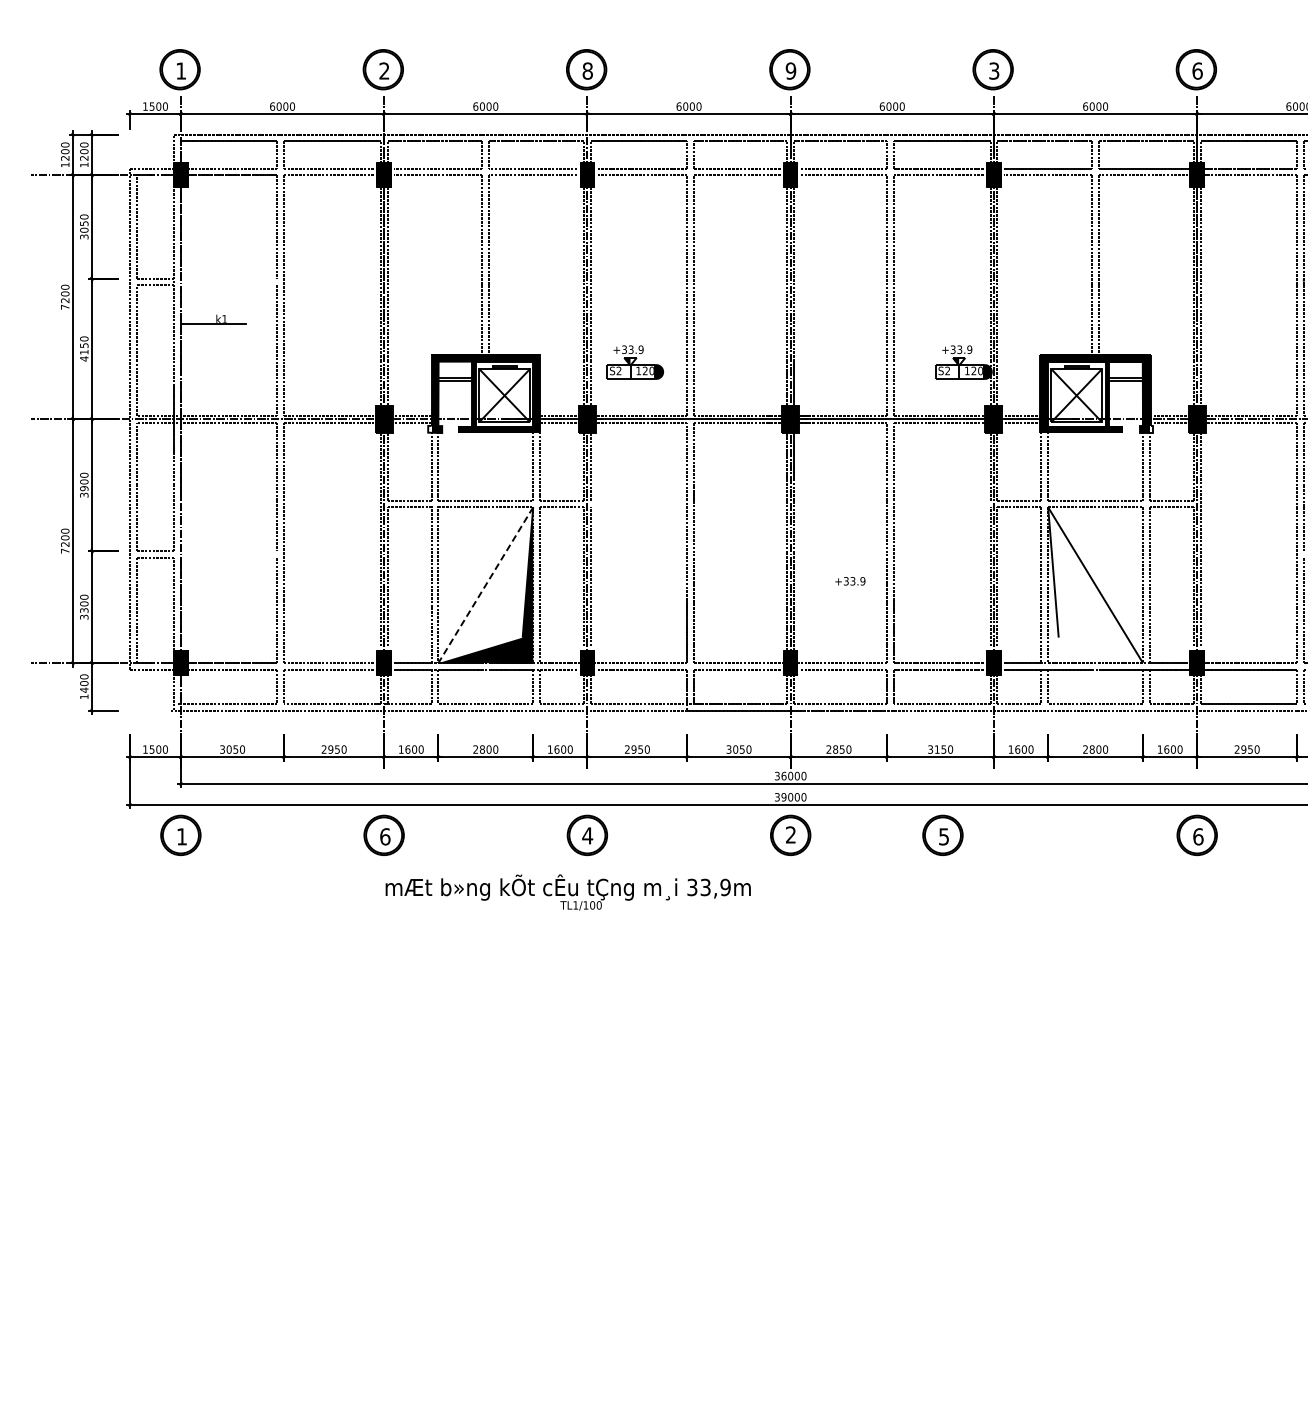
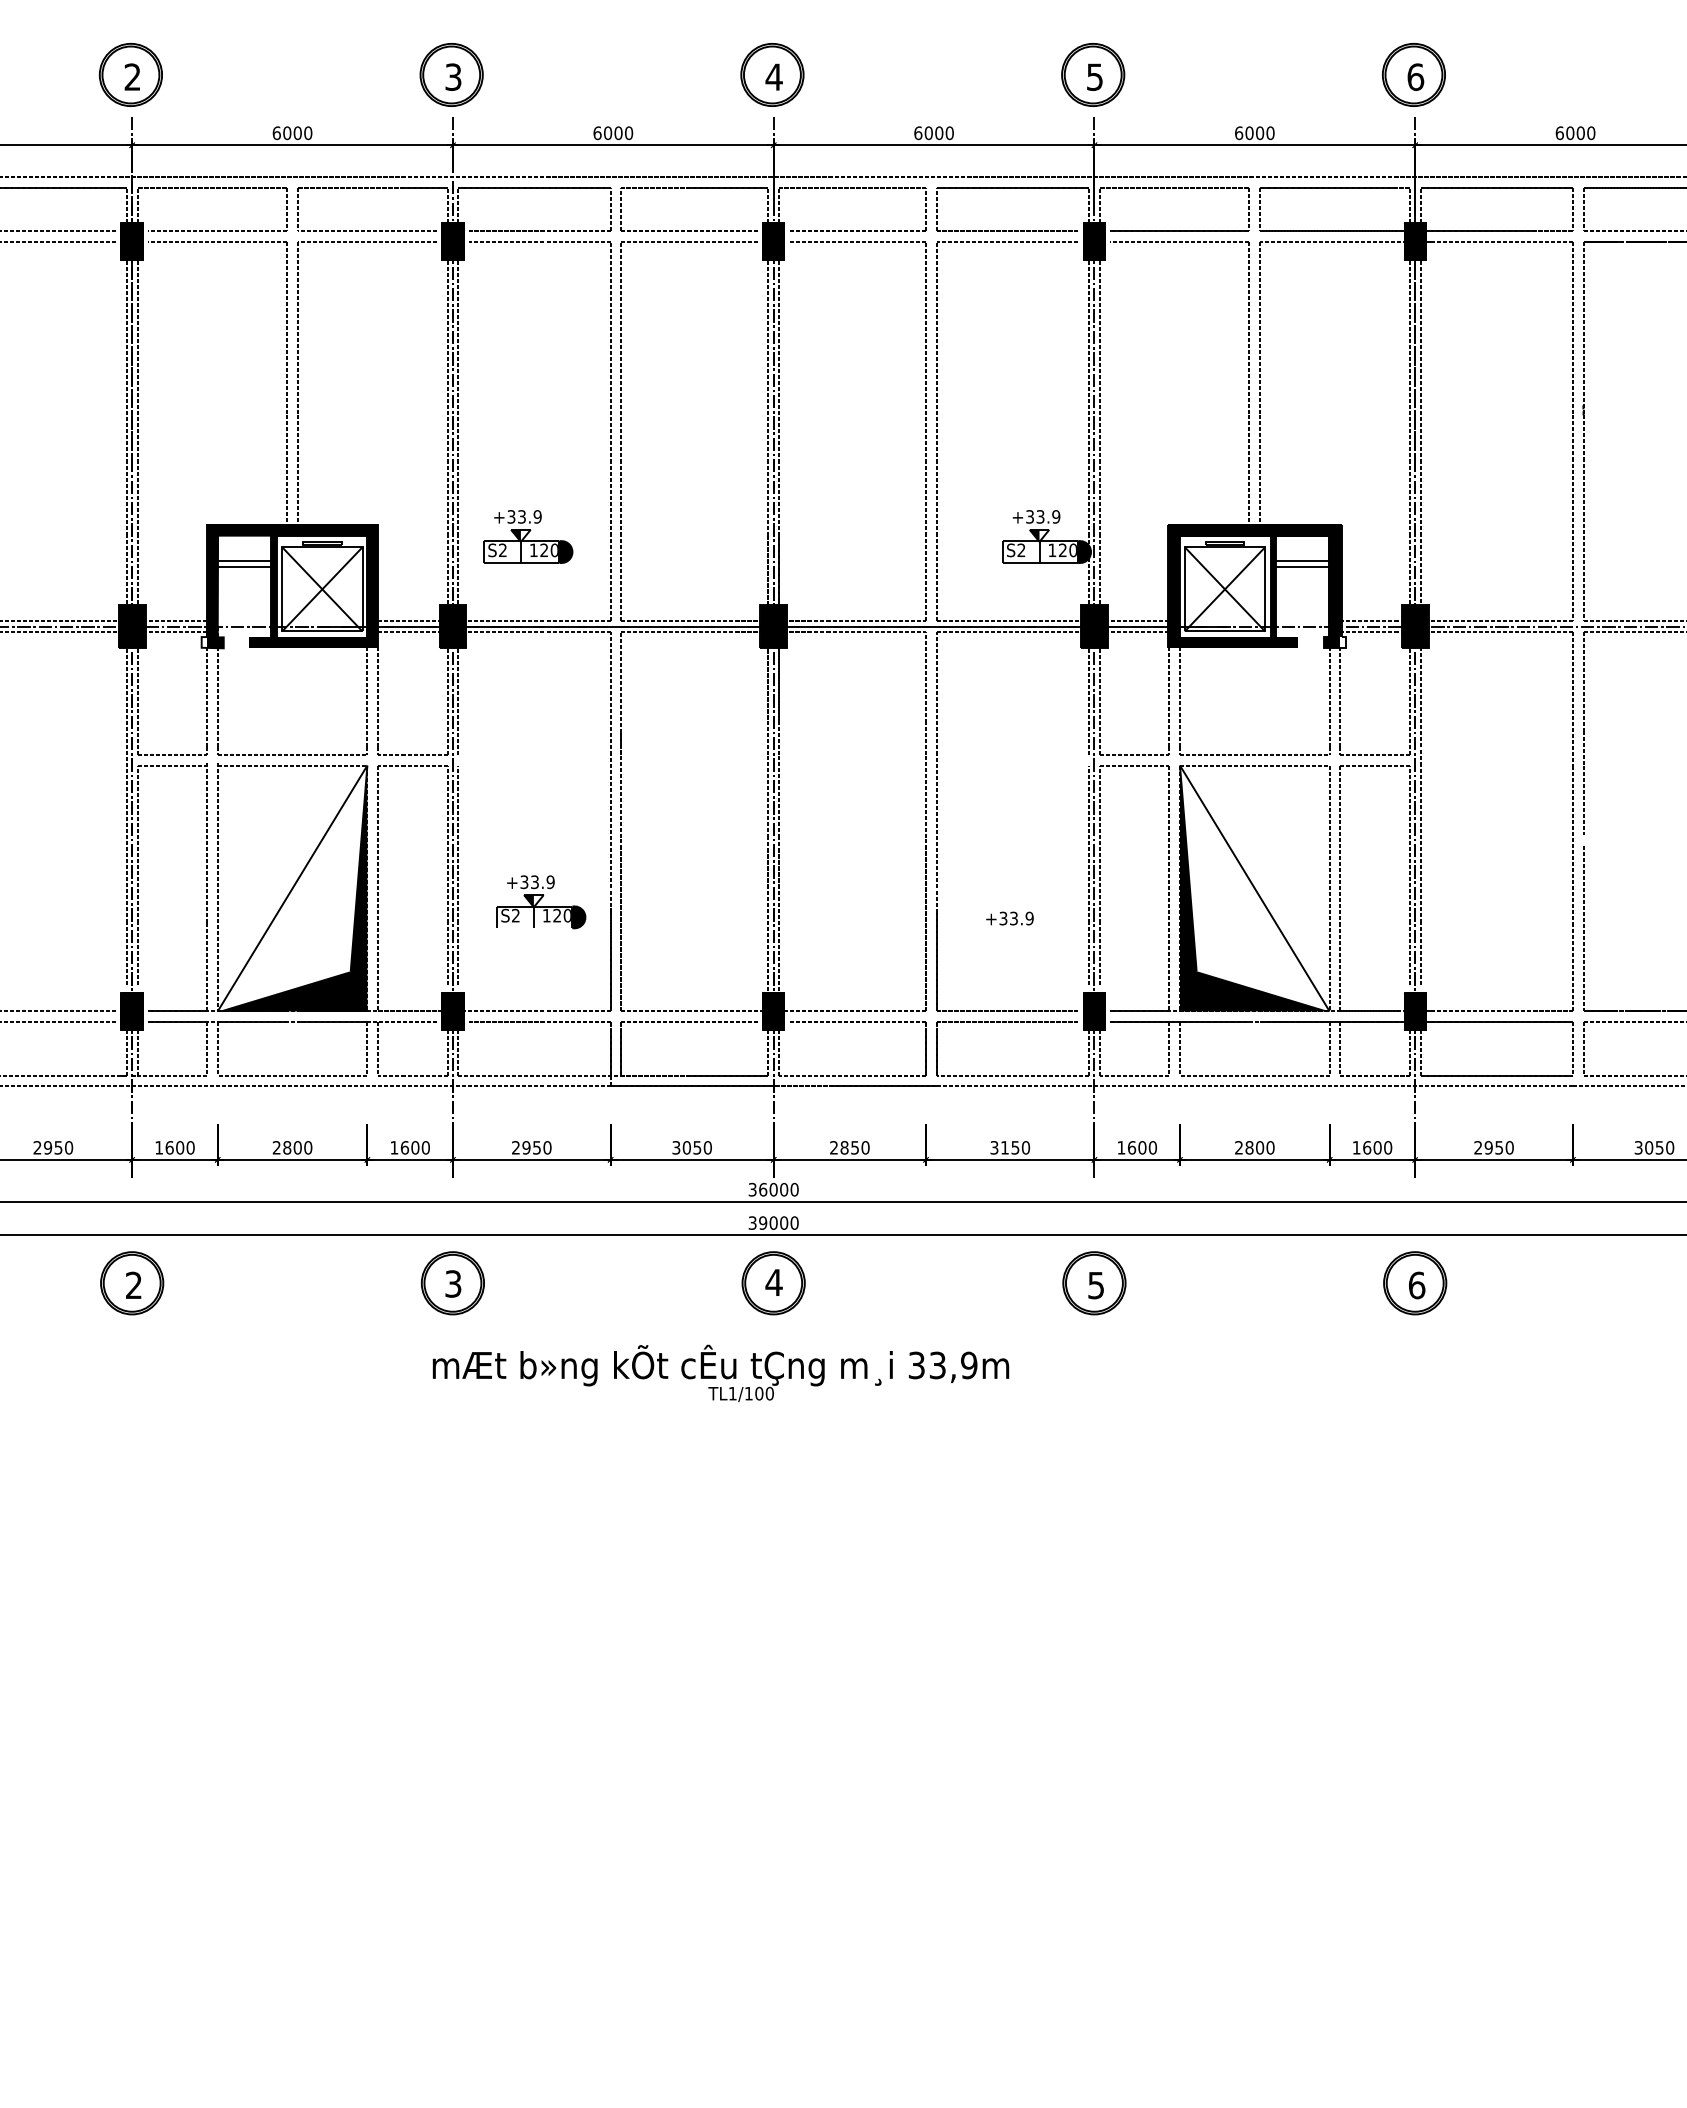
text: (587, 70) -> (453, 76), 8 -> 3
text: (790, 70) -> (773, 76), 9 -> 4
text: (994, 70) -> (1095, 76), 3 -> 5
text: (850, 581) -> (1010, 918), moved
line: (485, 585) -> (292, 888), dashed -> solid
fill: (1095, 585) -> (1254, 888), added
part: (643, 594) -> (541, 903), added
text: (790, 834) -> (773, 1281), 2 -> 4
part: (942, 834) -> (1093, 1281), moved
text: (587, 835) -> (453, 1283), 4 -> 3
text: (385, 836) -> (134, 1284), 6 -> 2
text: (567, 892) -> (719, 1373), moved

